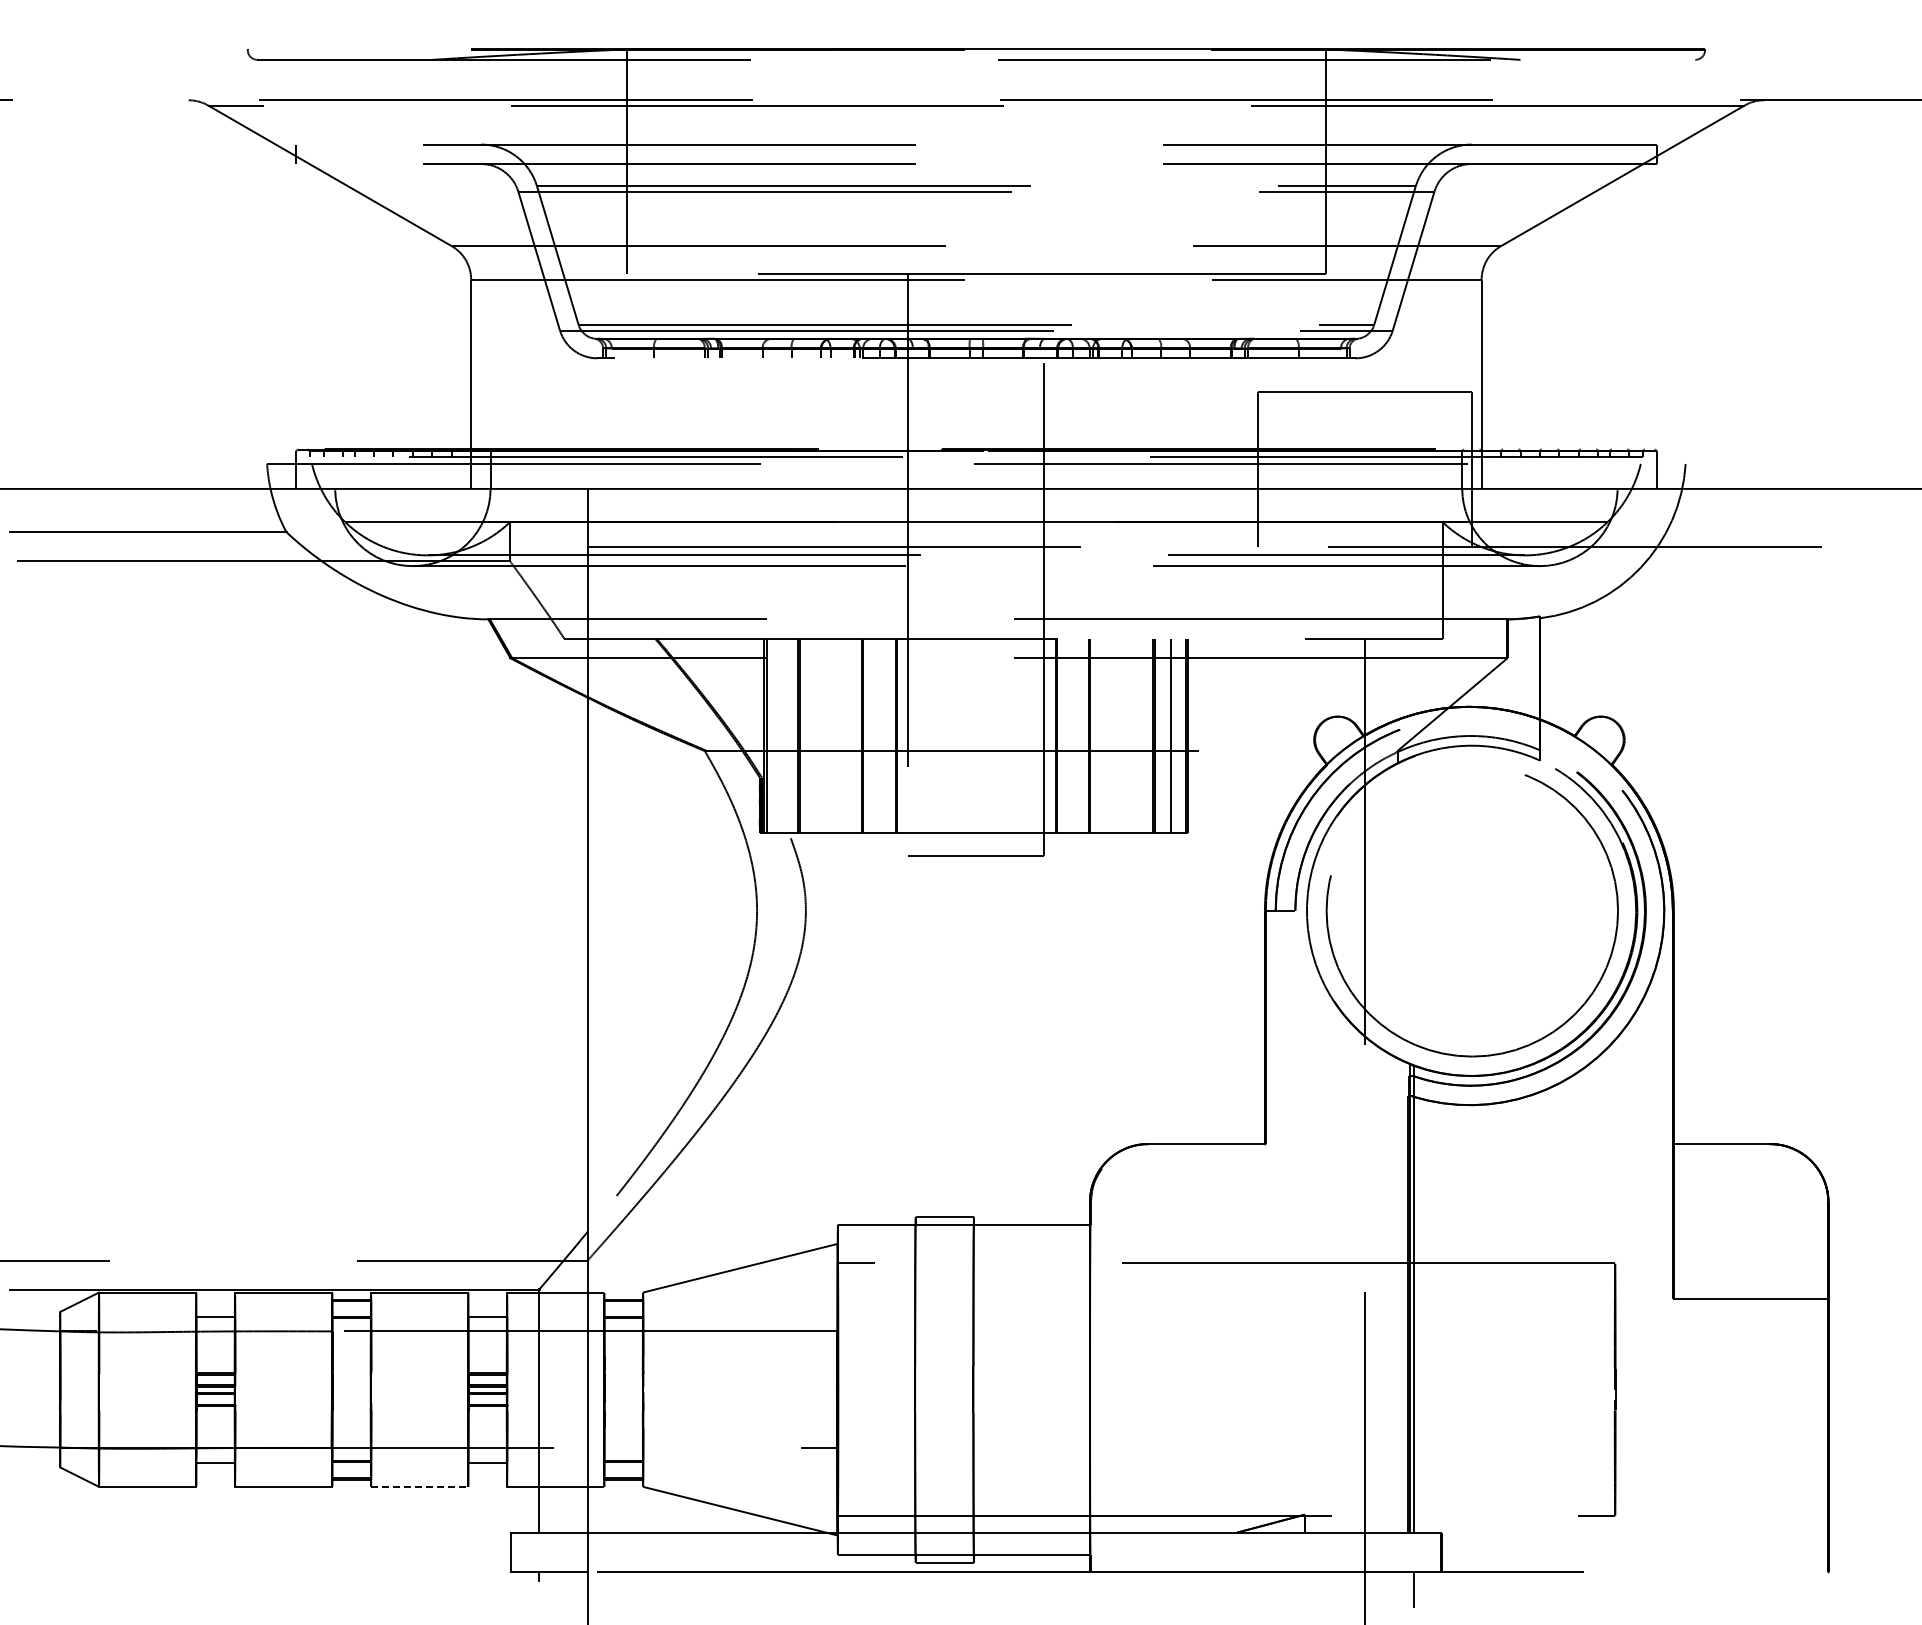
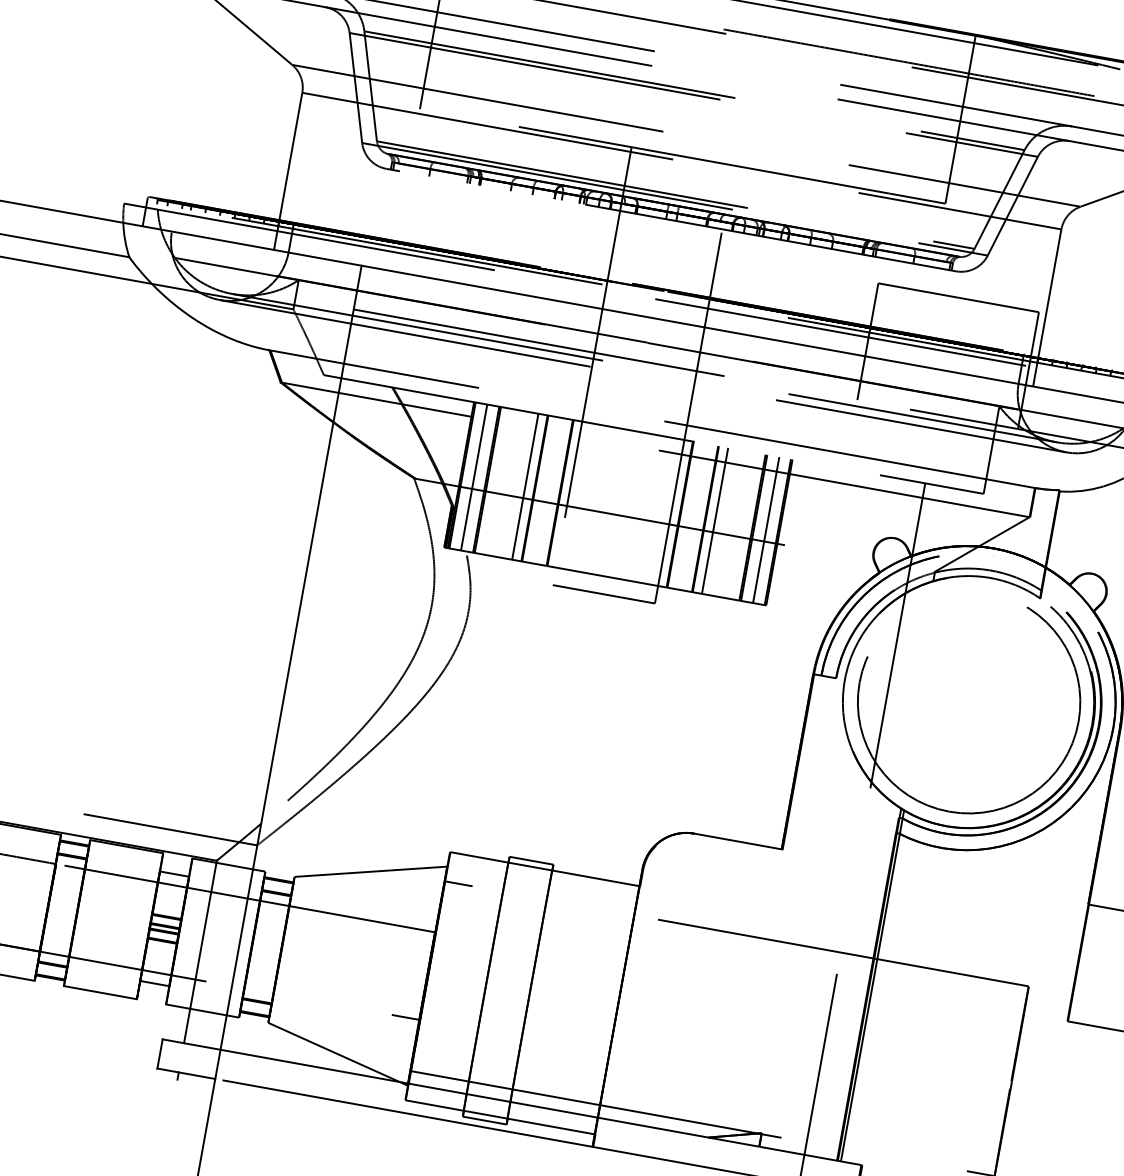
line: (782, 735) -> (474, 477), added
line: (850, 735) -> (525, 486), added
line: (1102, 735) -> (714, 520), added
line: (419, 1486) -> (100, 992), dashed -> solid

